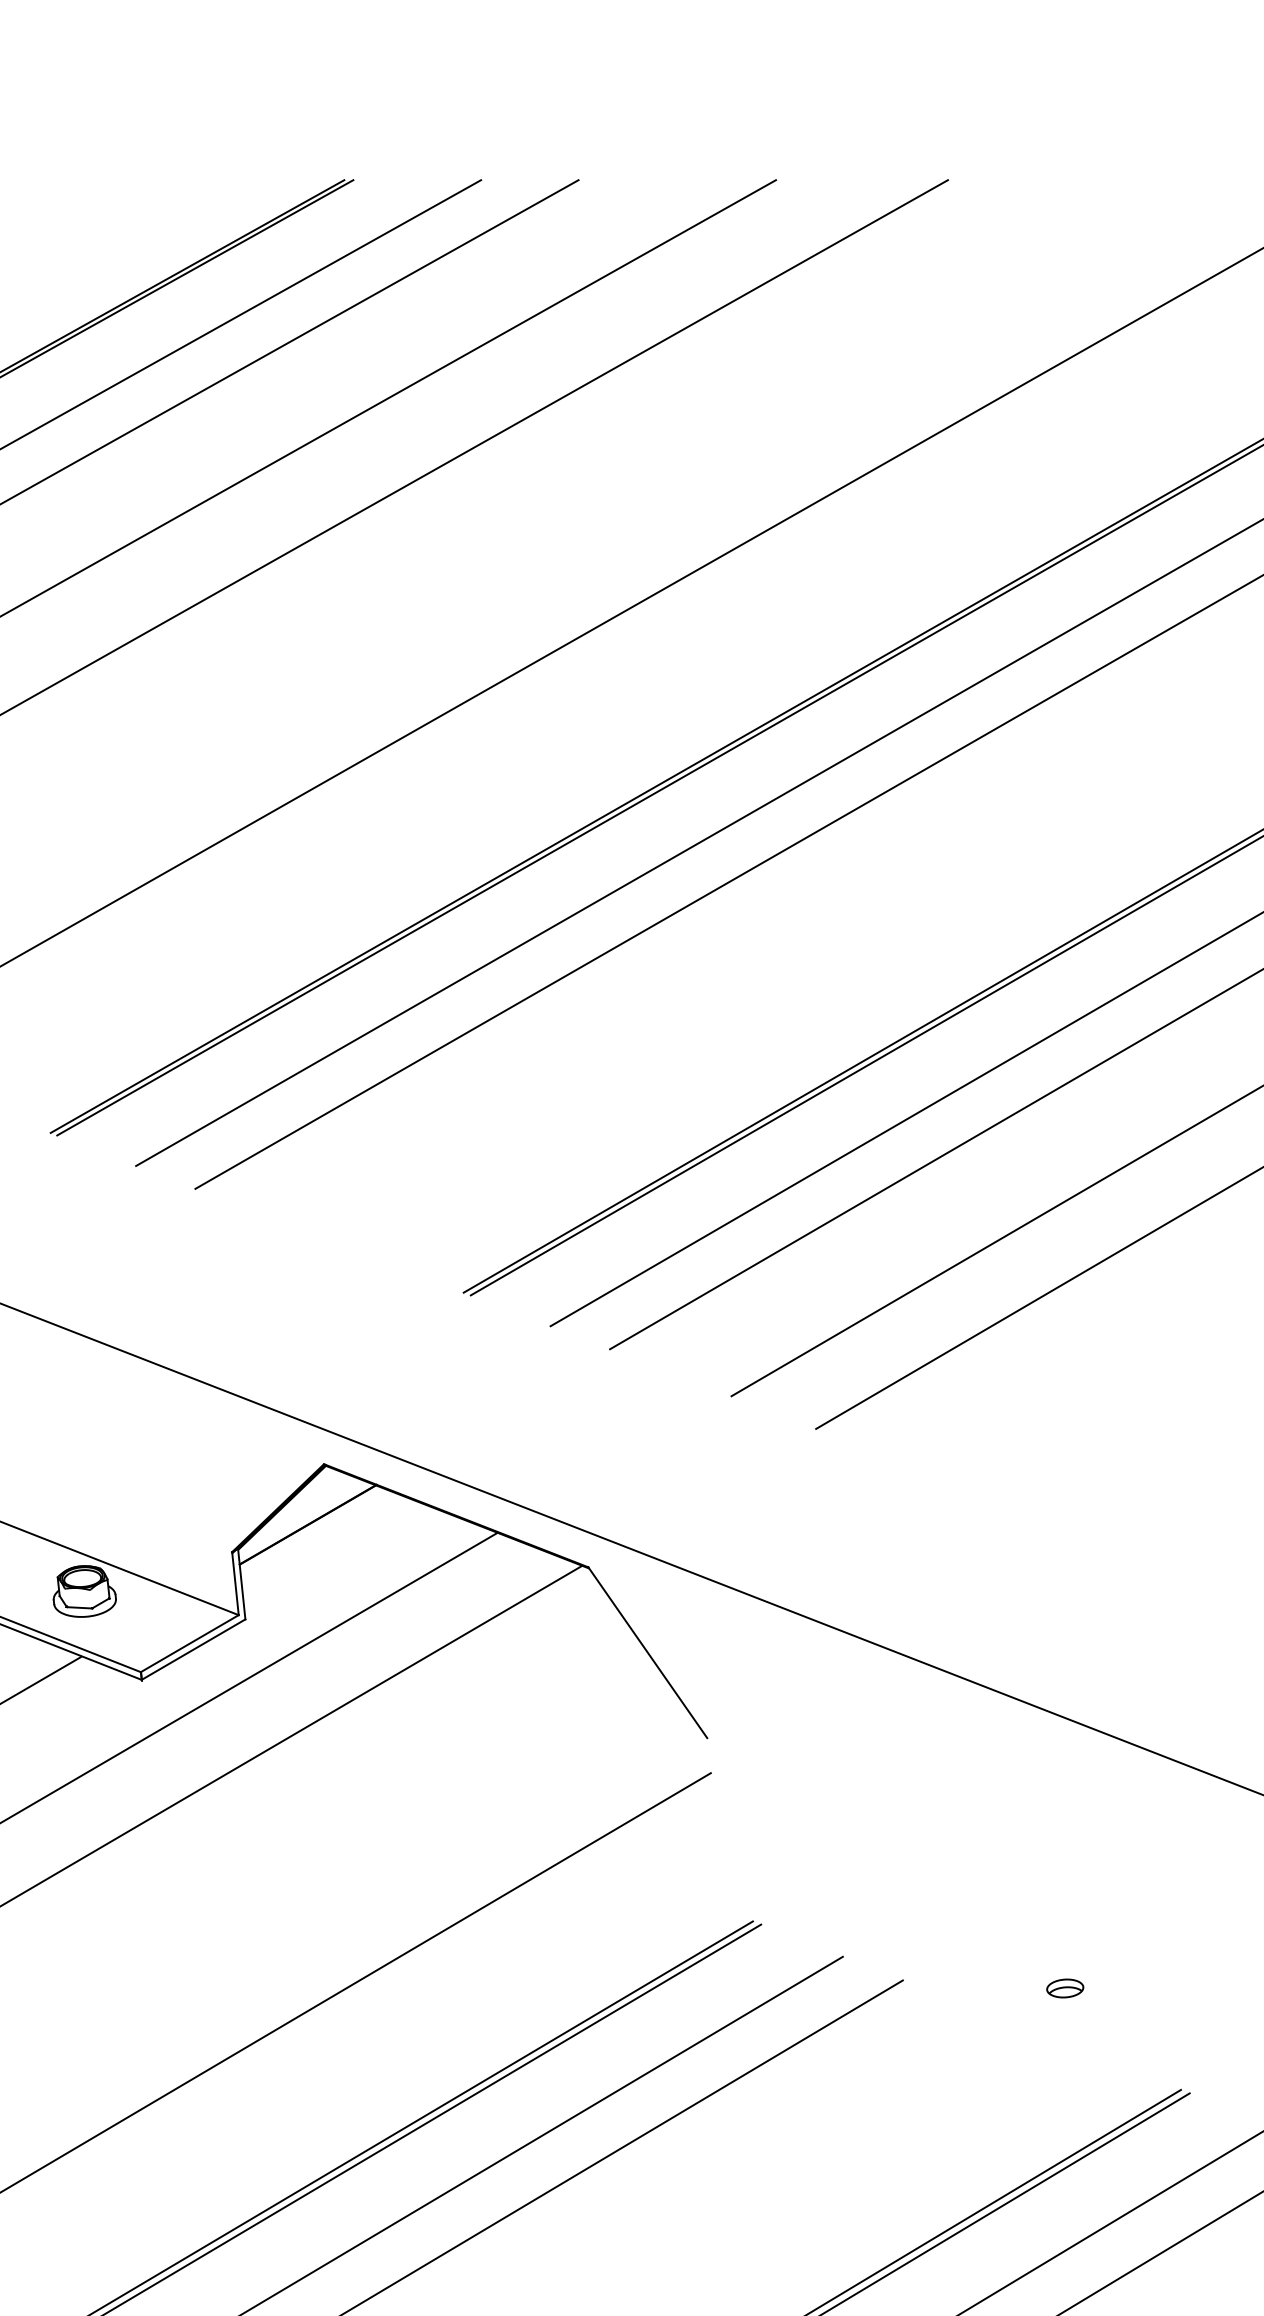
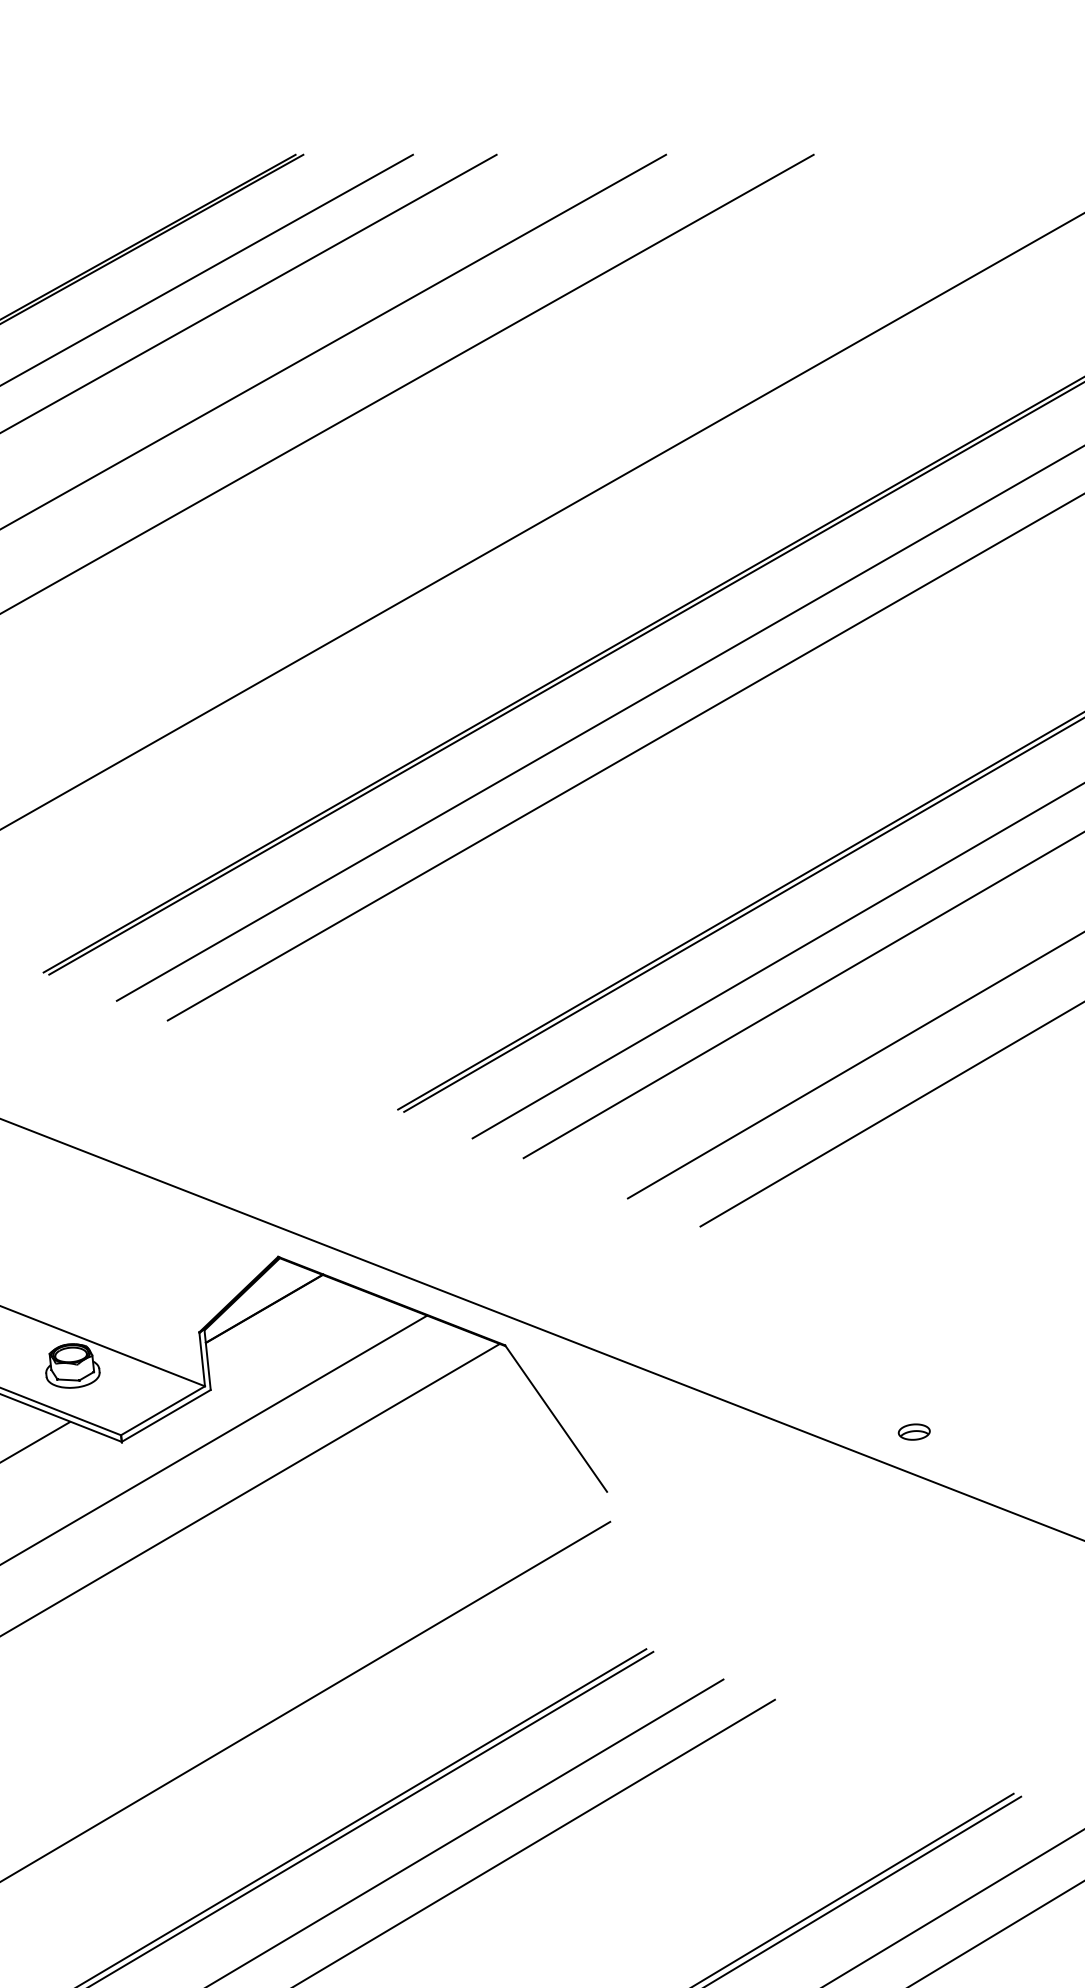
part: (1065, 1988) -> (914, 1432), moved

